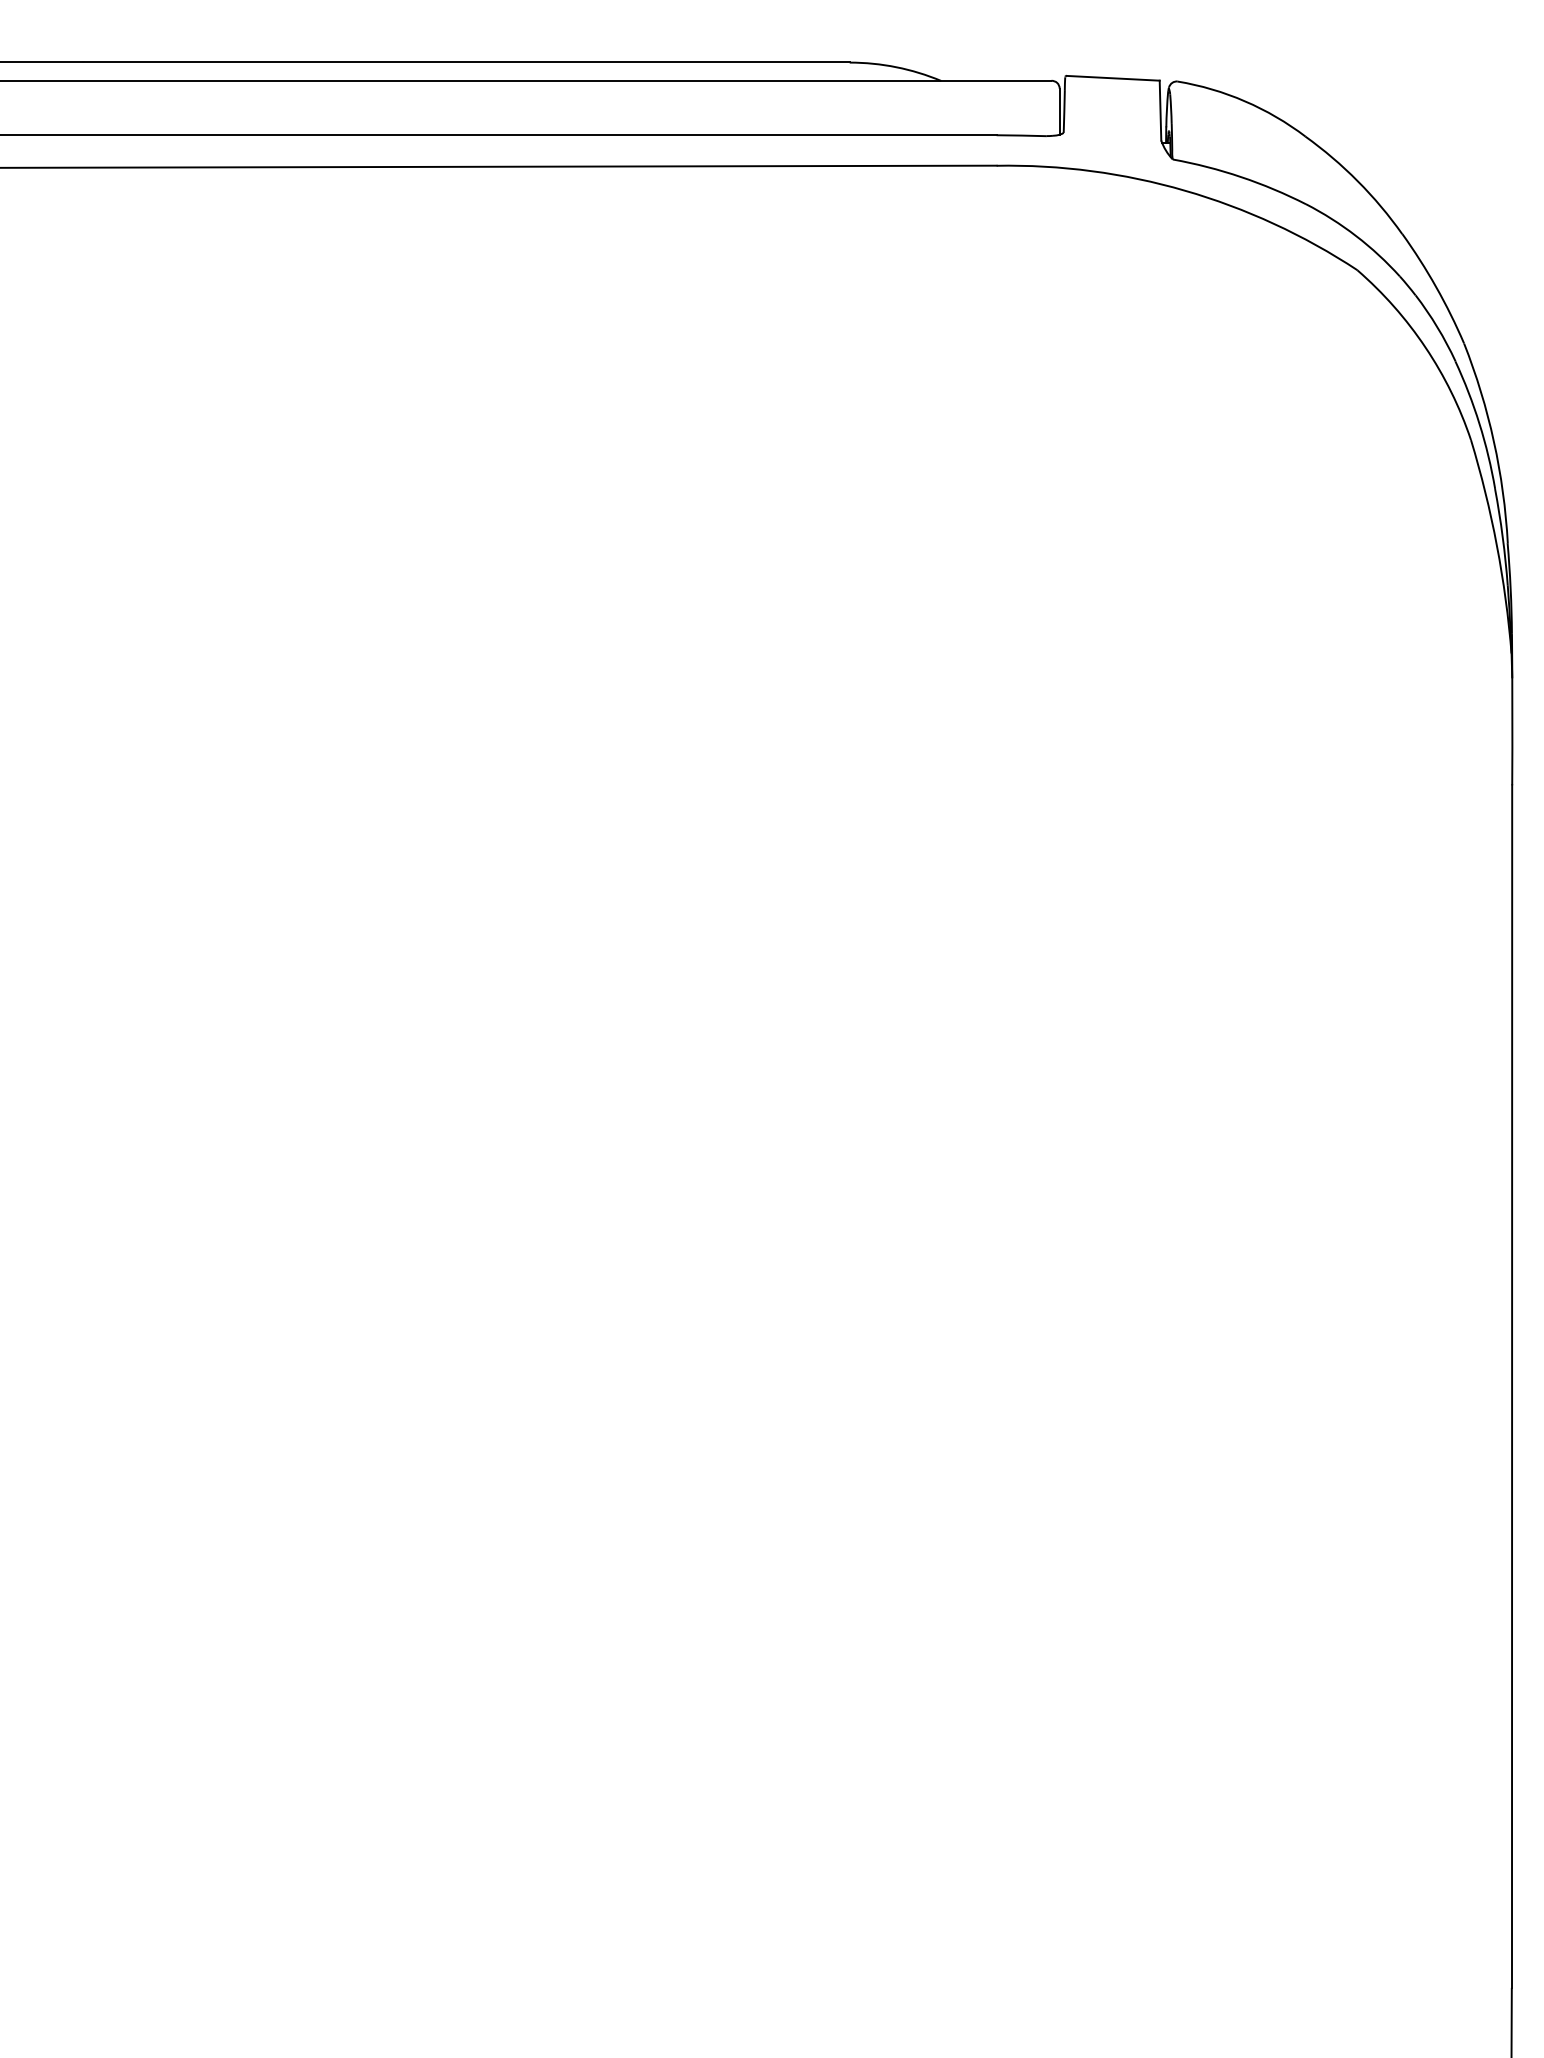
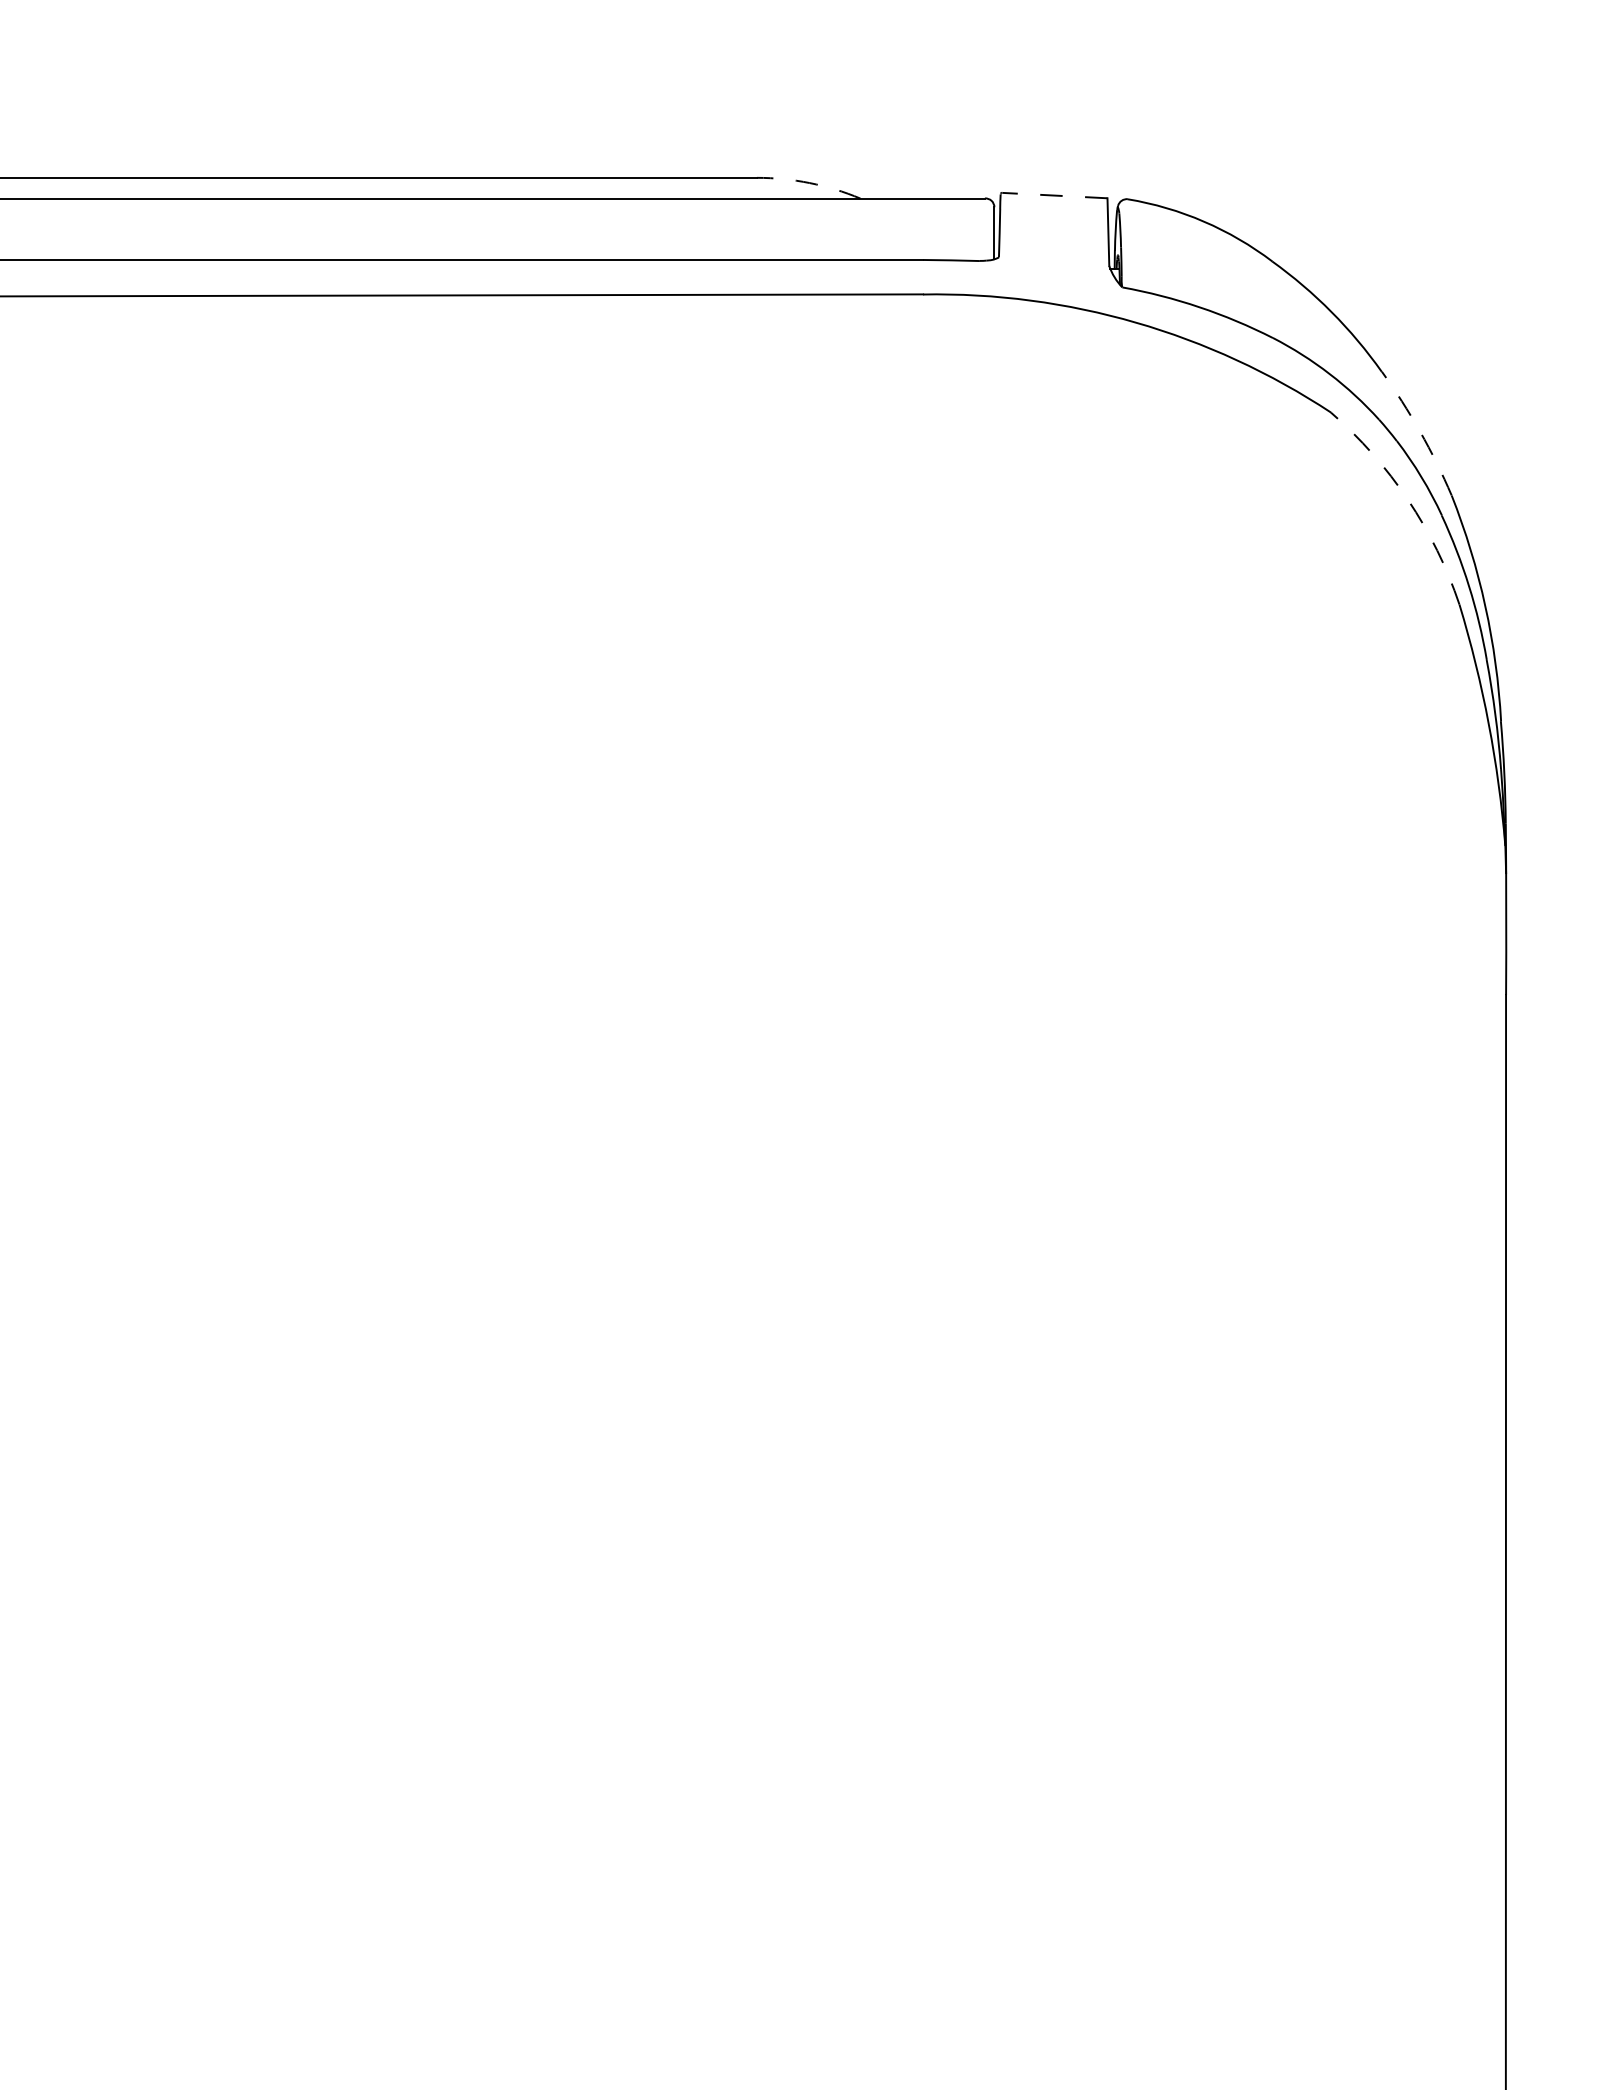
arc: (896, 67) -> (809, 183), solid -> dashed
line: (1113, 78) -> (1055, 195), solid -> dashed
arc: (1436, 287) -> (1420, 432), solid -> dashed
arc: (1425, 347) -> (1408, 499), solid -> dashed

